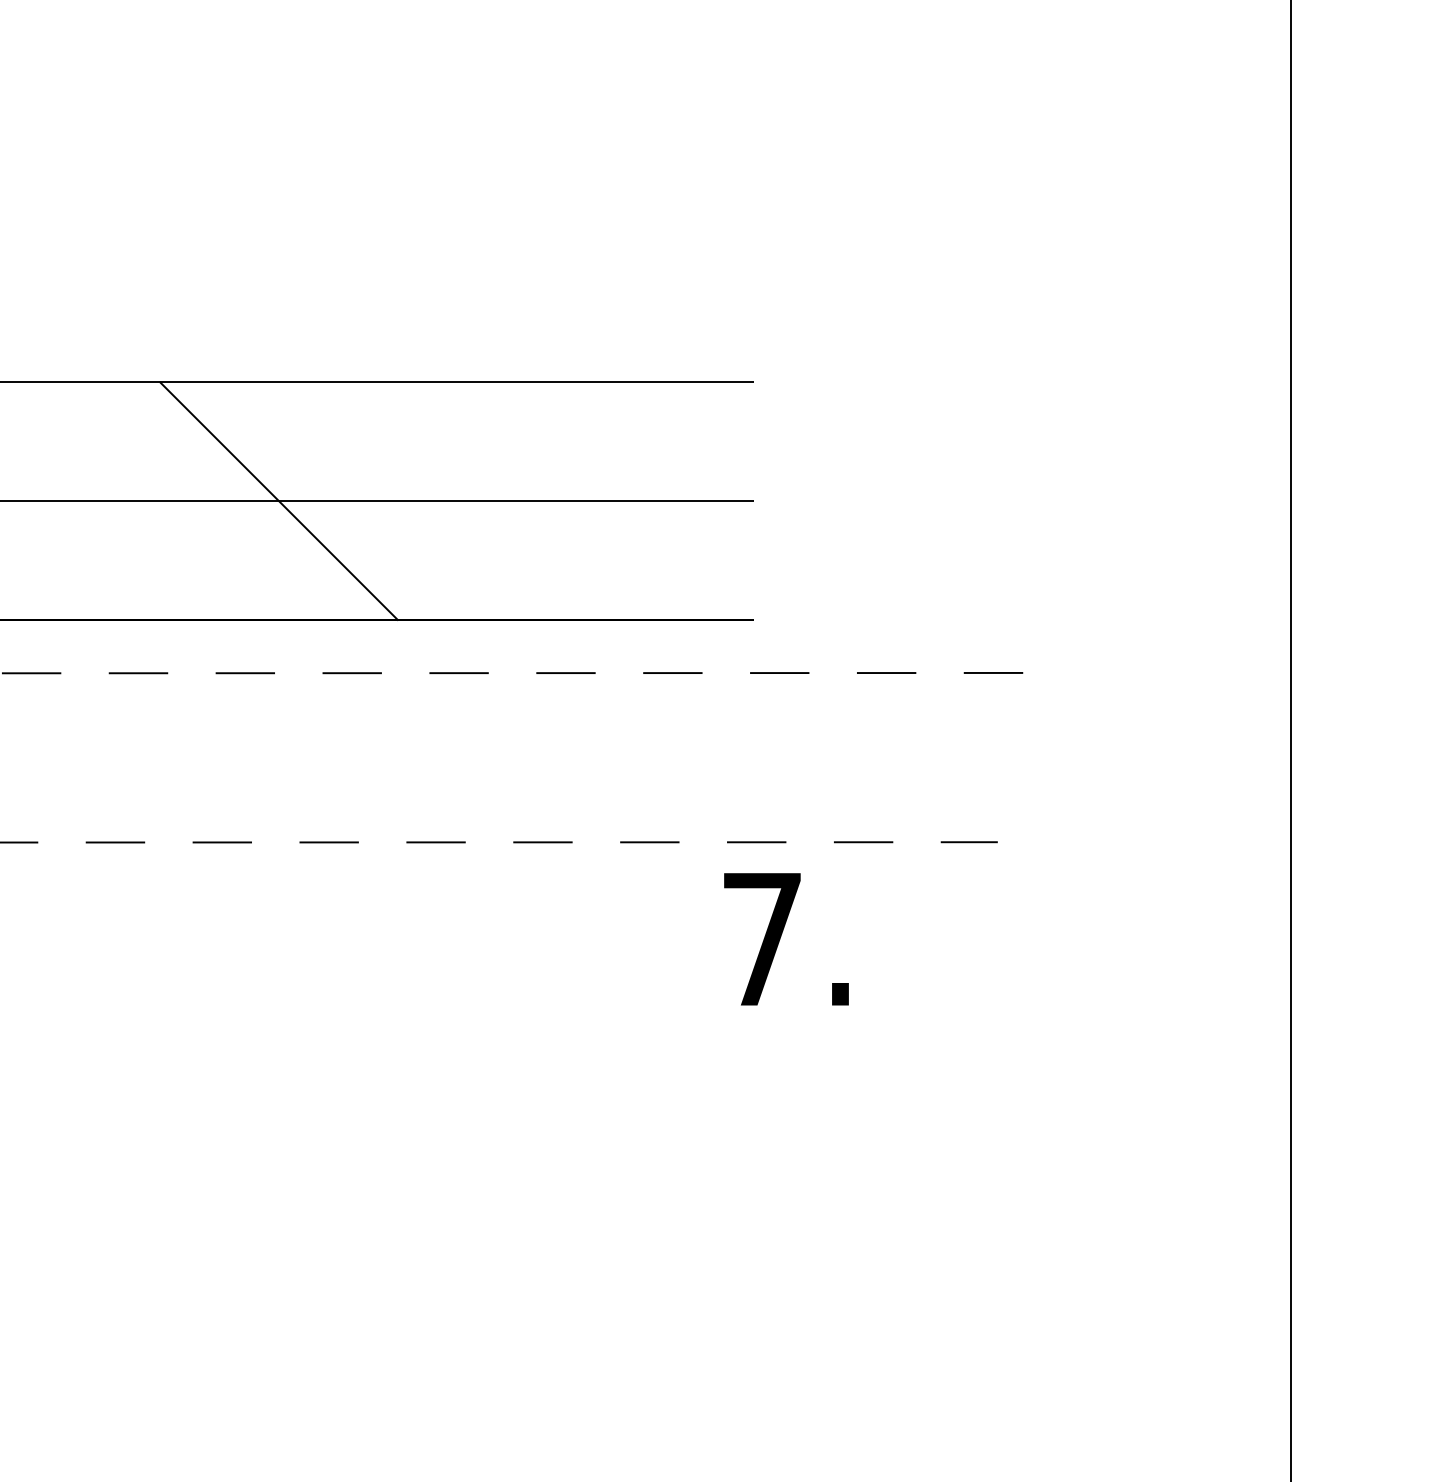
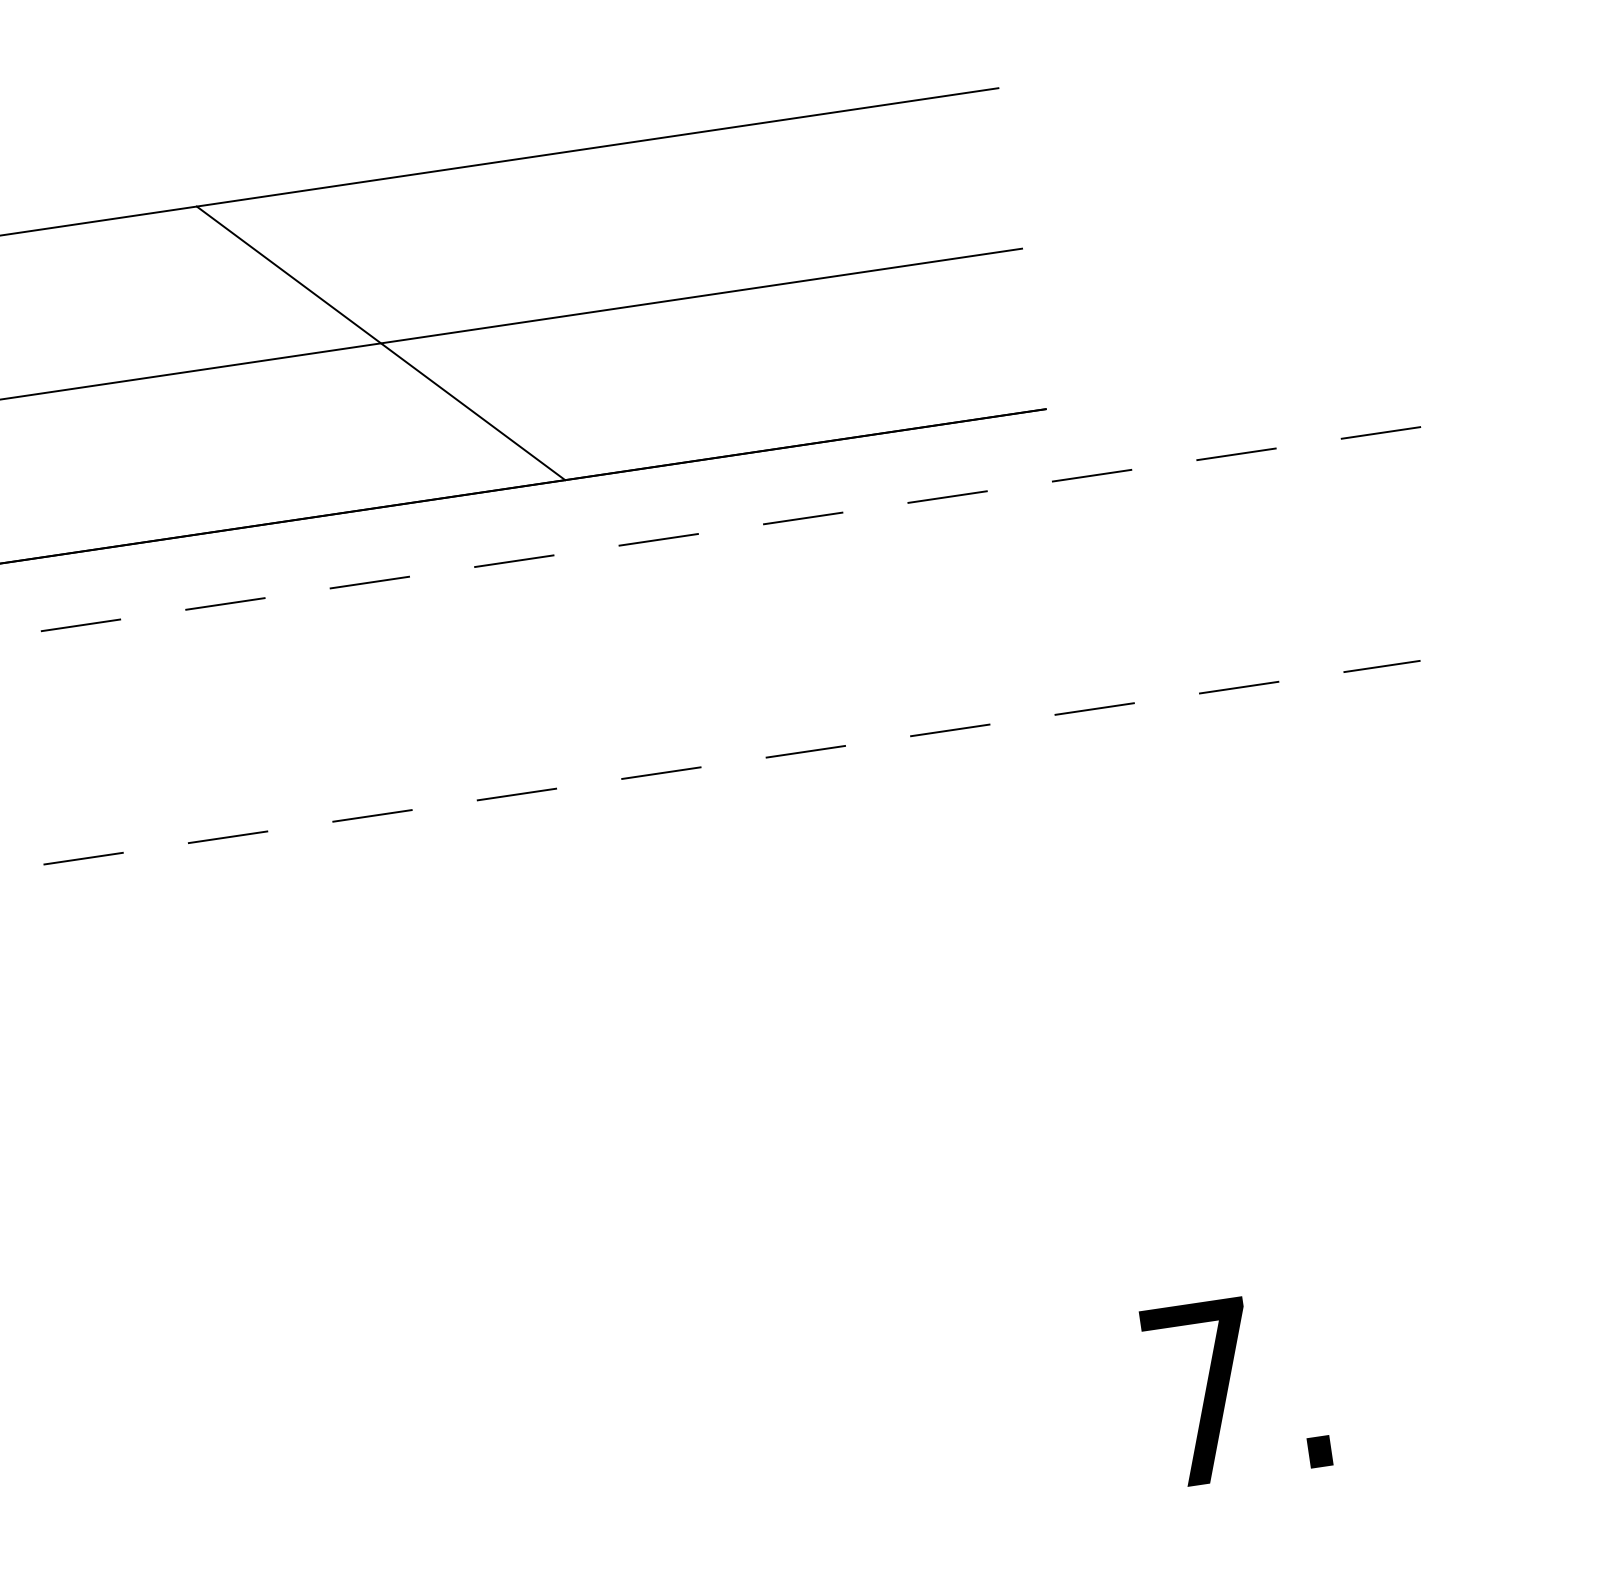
text: (786, 939) -> (1236, 1388), moved

